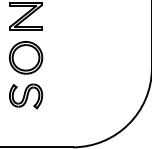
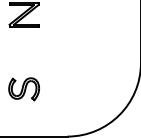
part: (26, 57) -> (24, 53), removed

